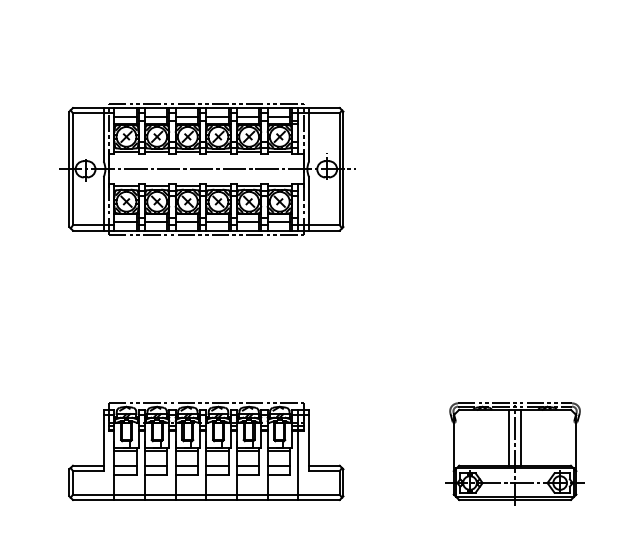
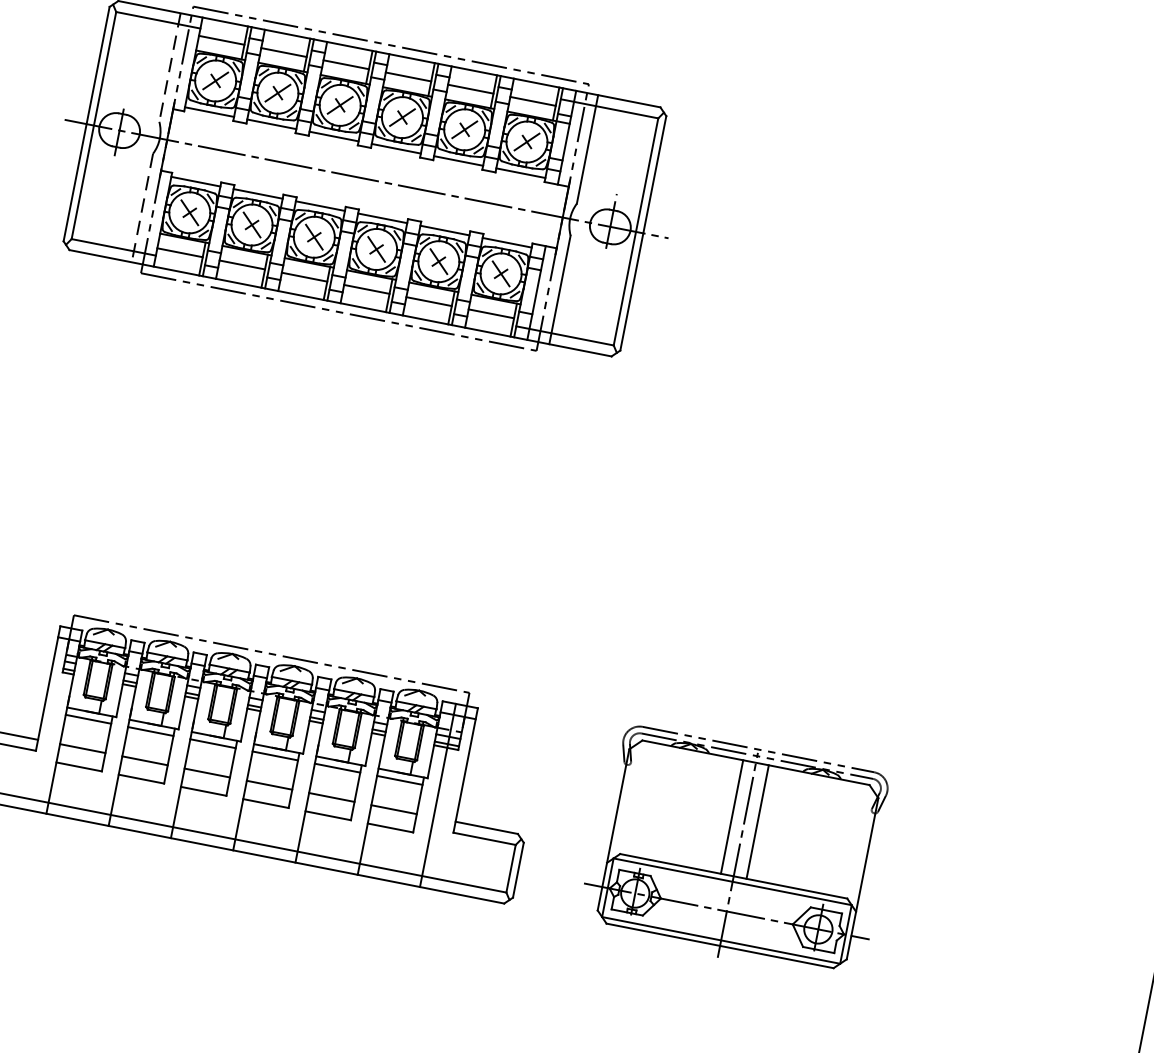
line: (103, 134) -> (169, 66), solid -> dashed
line: (103, 203) -> (142, 207), solid -> dashed
part: (514, 453) -> (737, 851), moved

